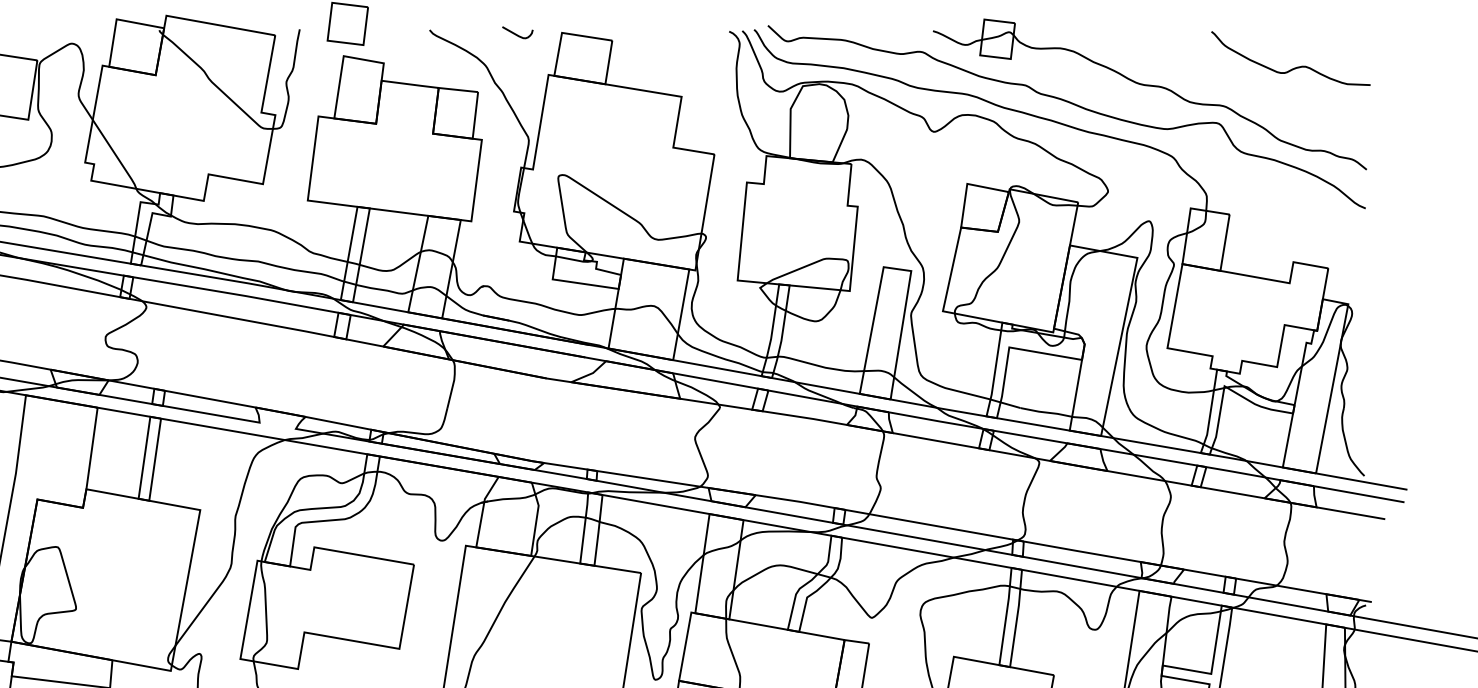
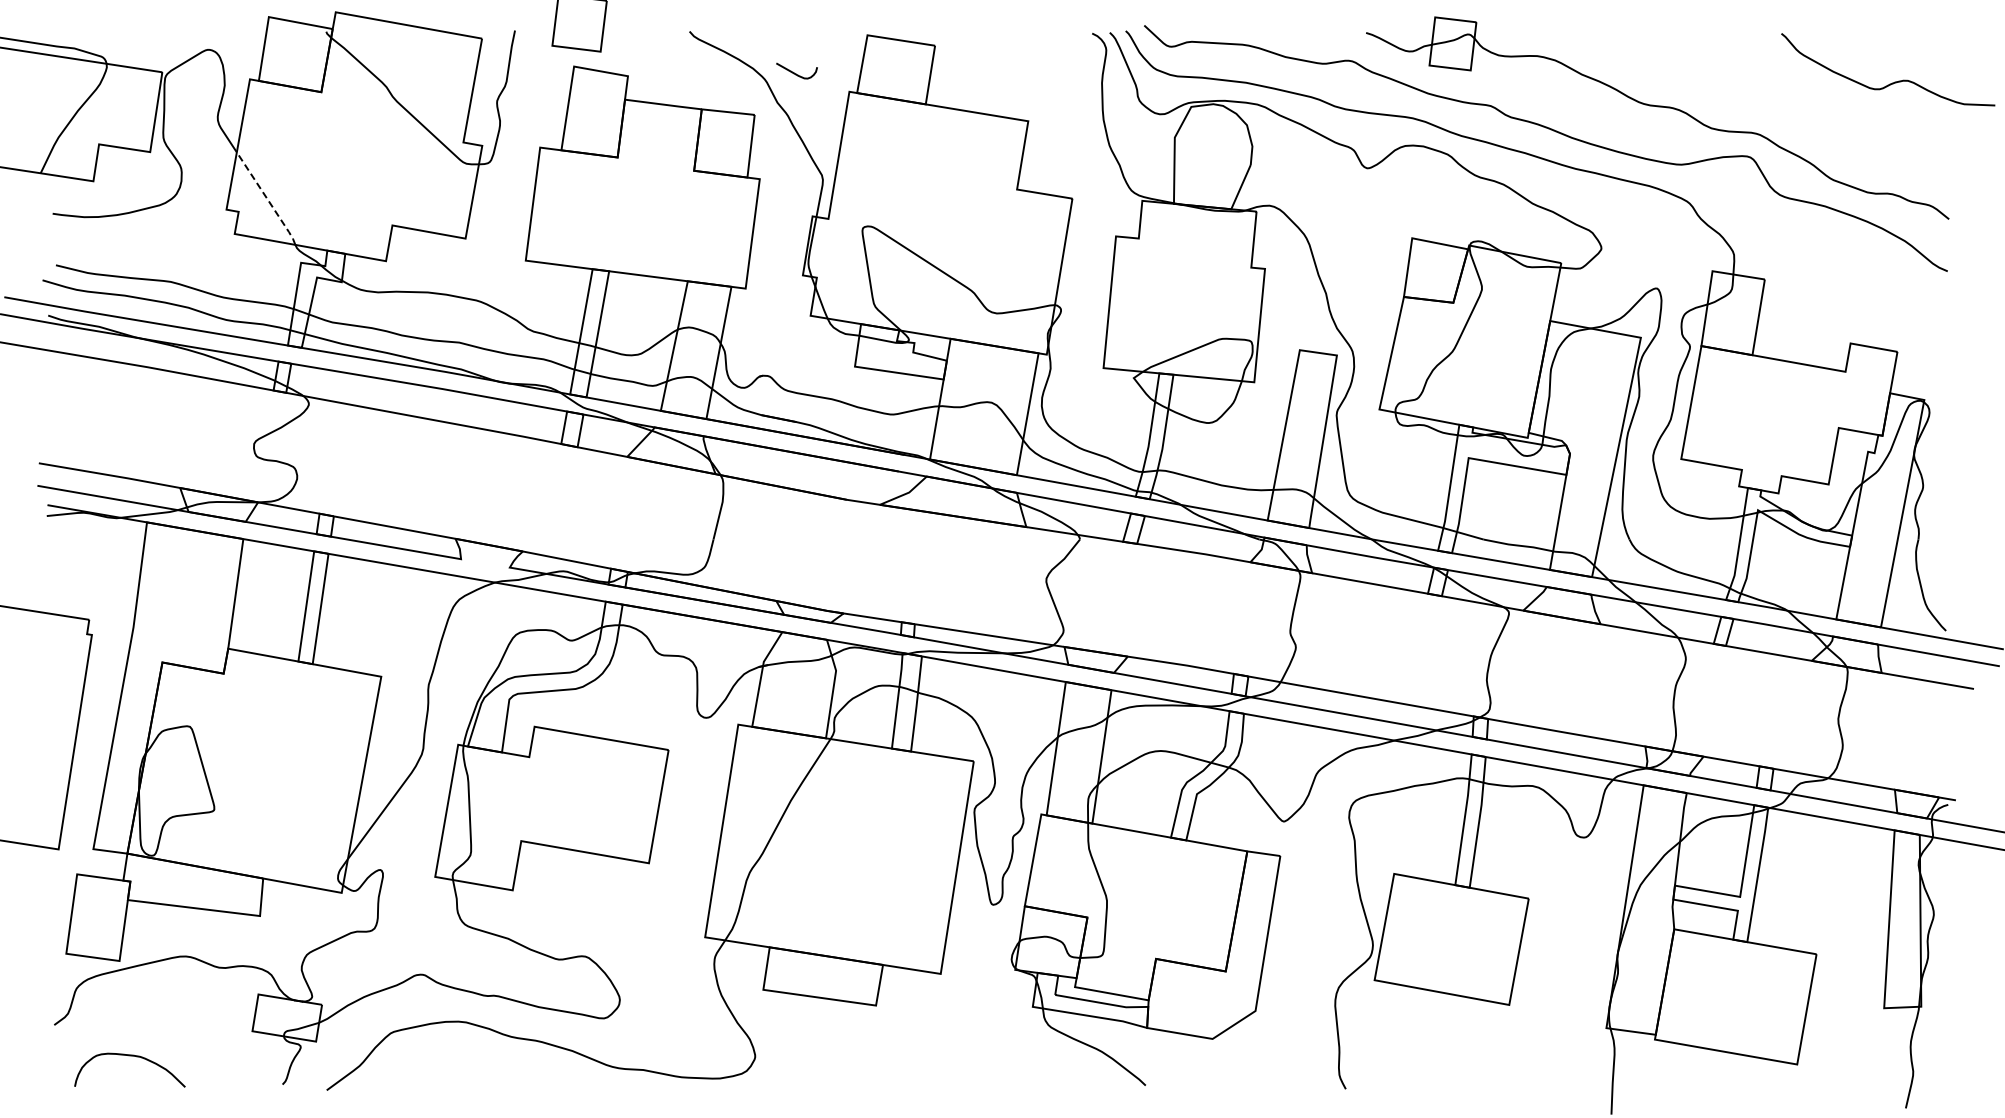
curve: (515, 33) -> (794, 72), moved
curve: (1295, 67) -> (1894, 81), moved
line: (115, 155) -> (267, 199), solid -> dashed

